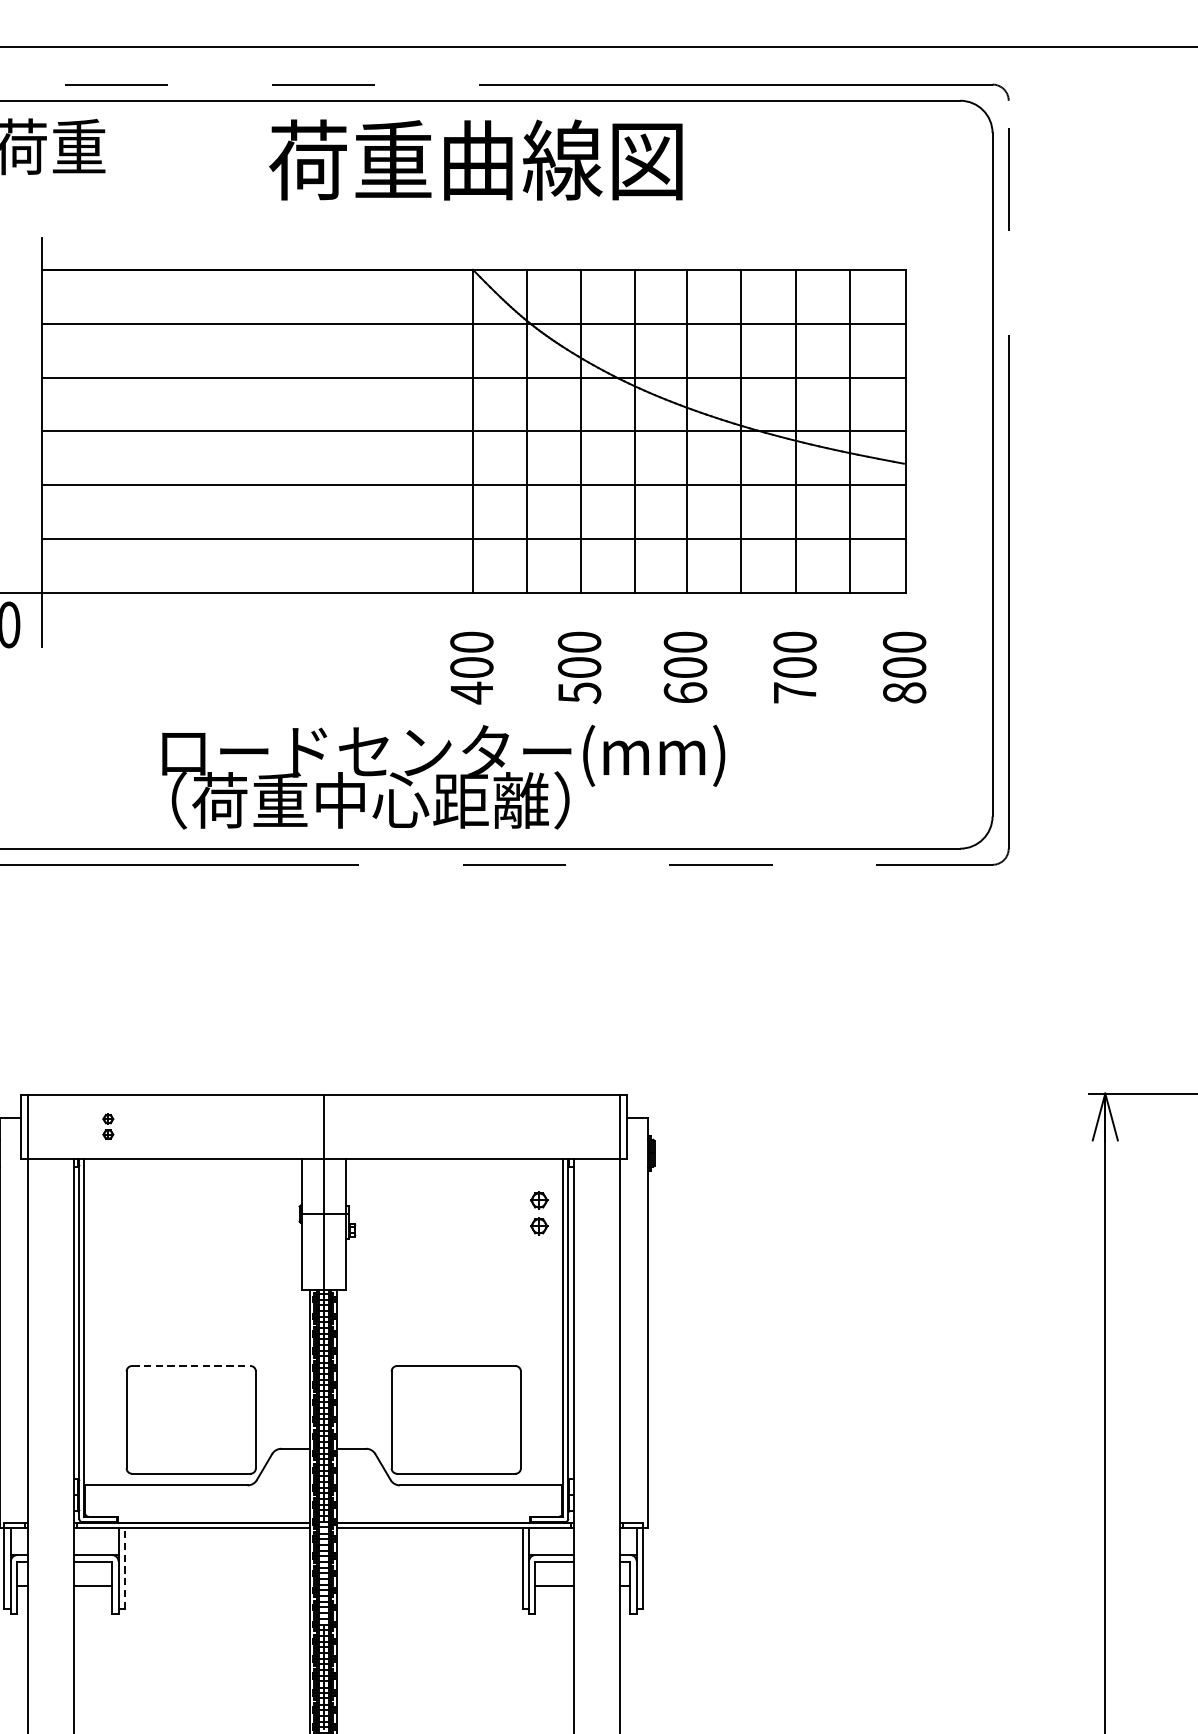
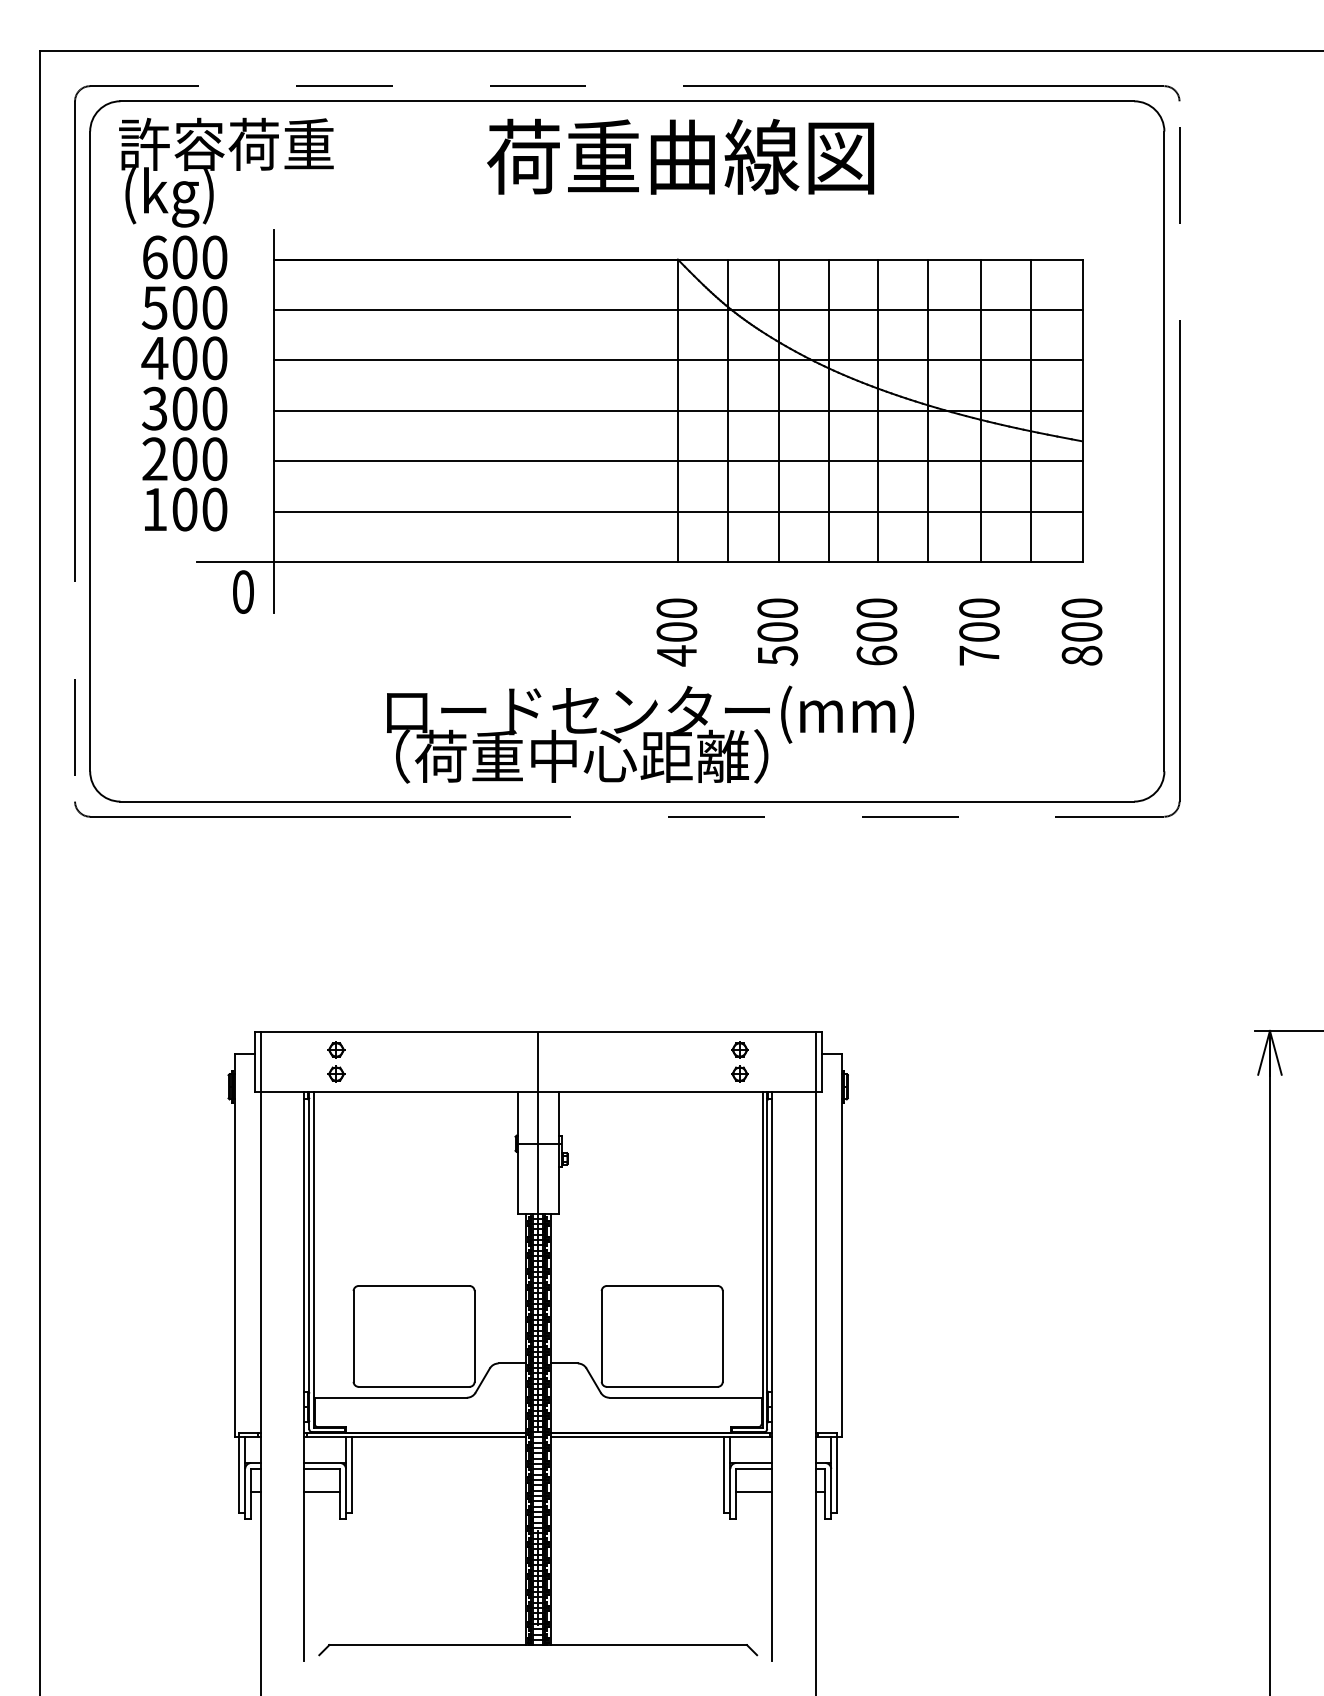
part: (108, 1126) -> (336, 1061), size x1.67
part: (538, 1212) -> (739, 1061), moved
line: (191, 1366) -> (414, 1286), dashed -> solid
line: (125, 1567) -> (352, 1474), dashed -> solid

